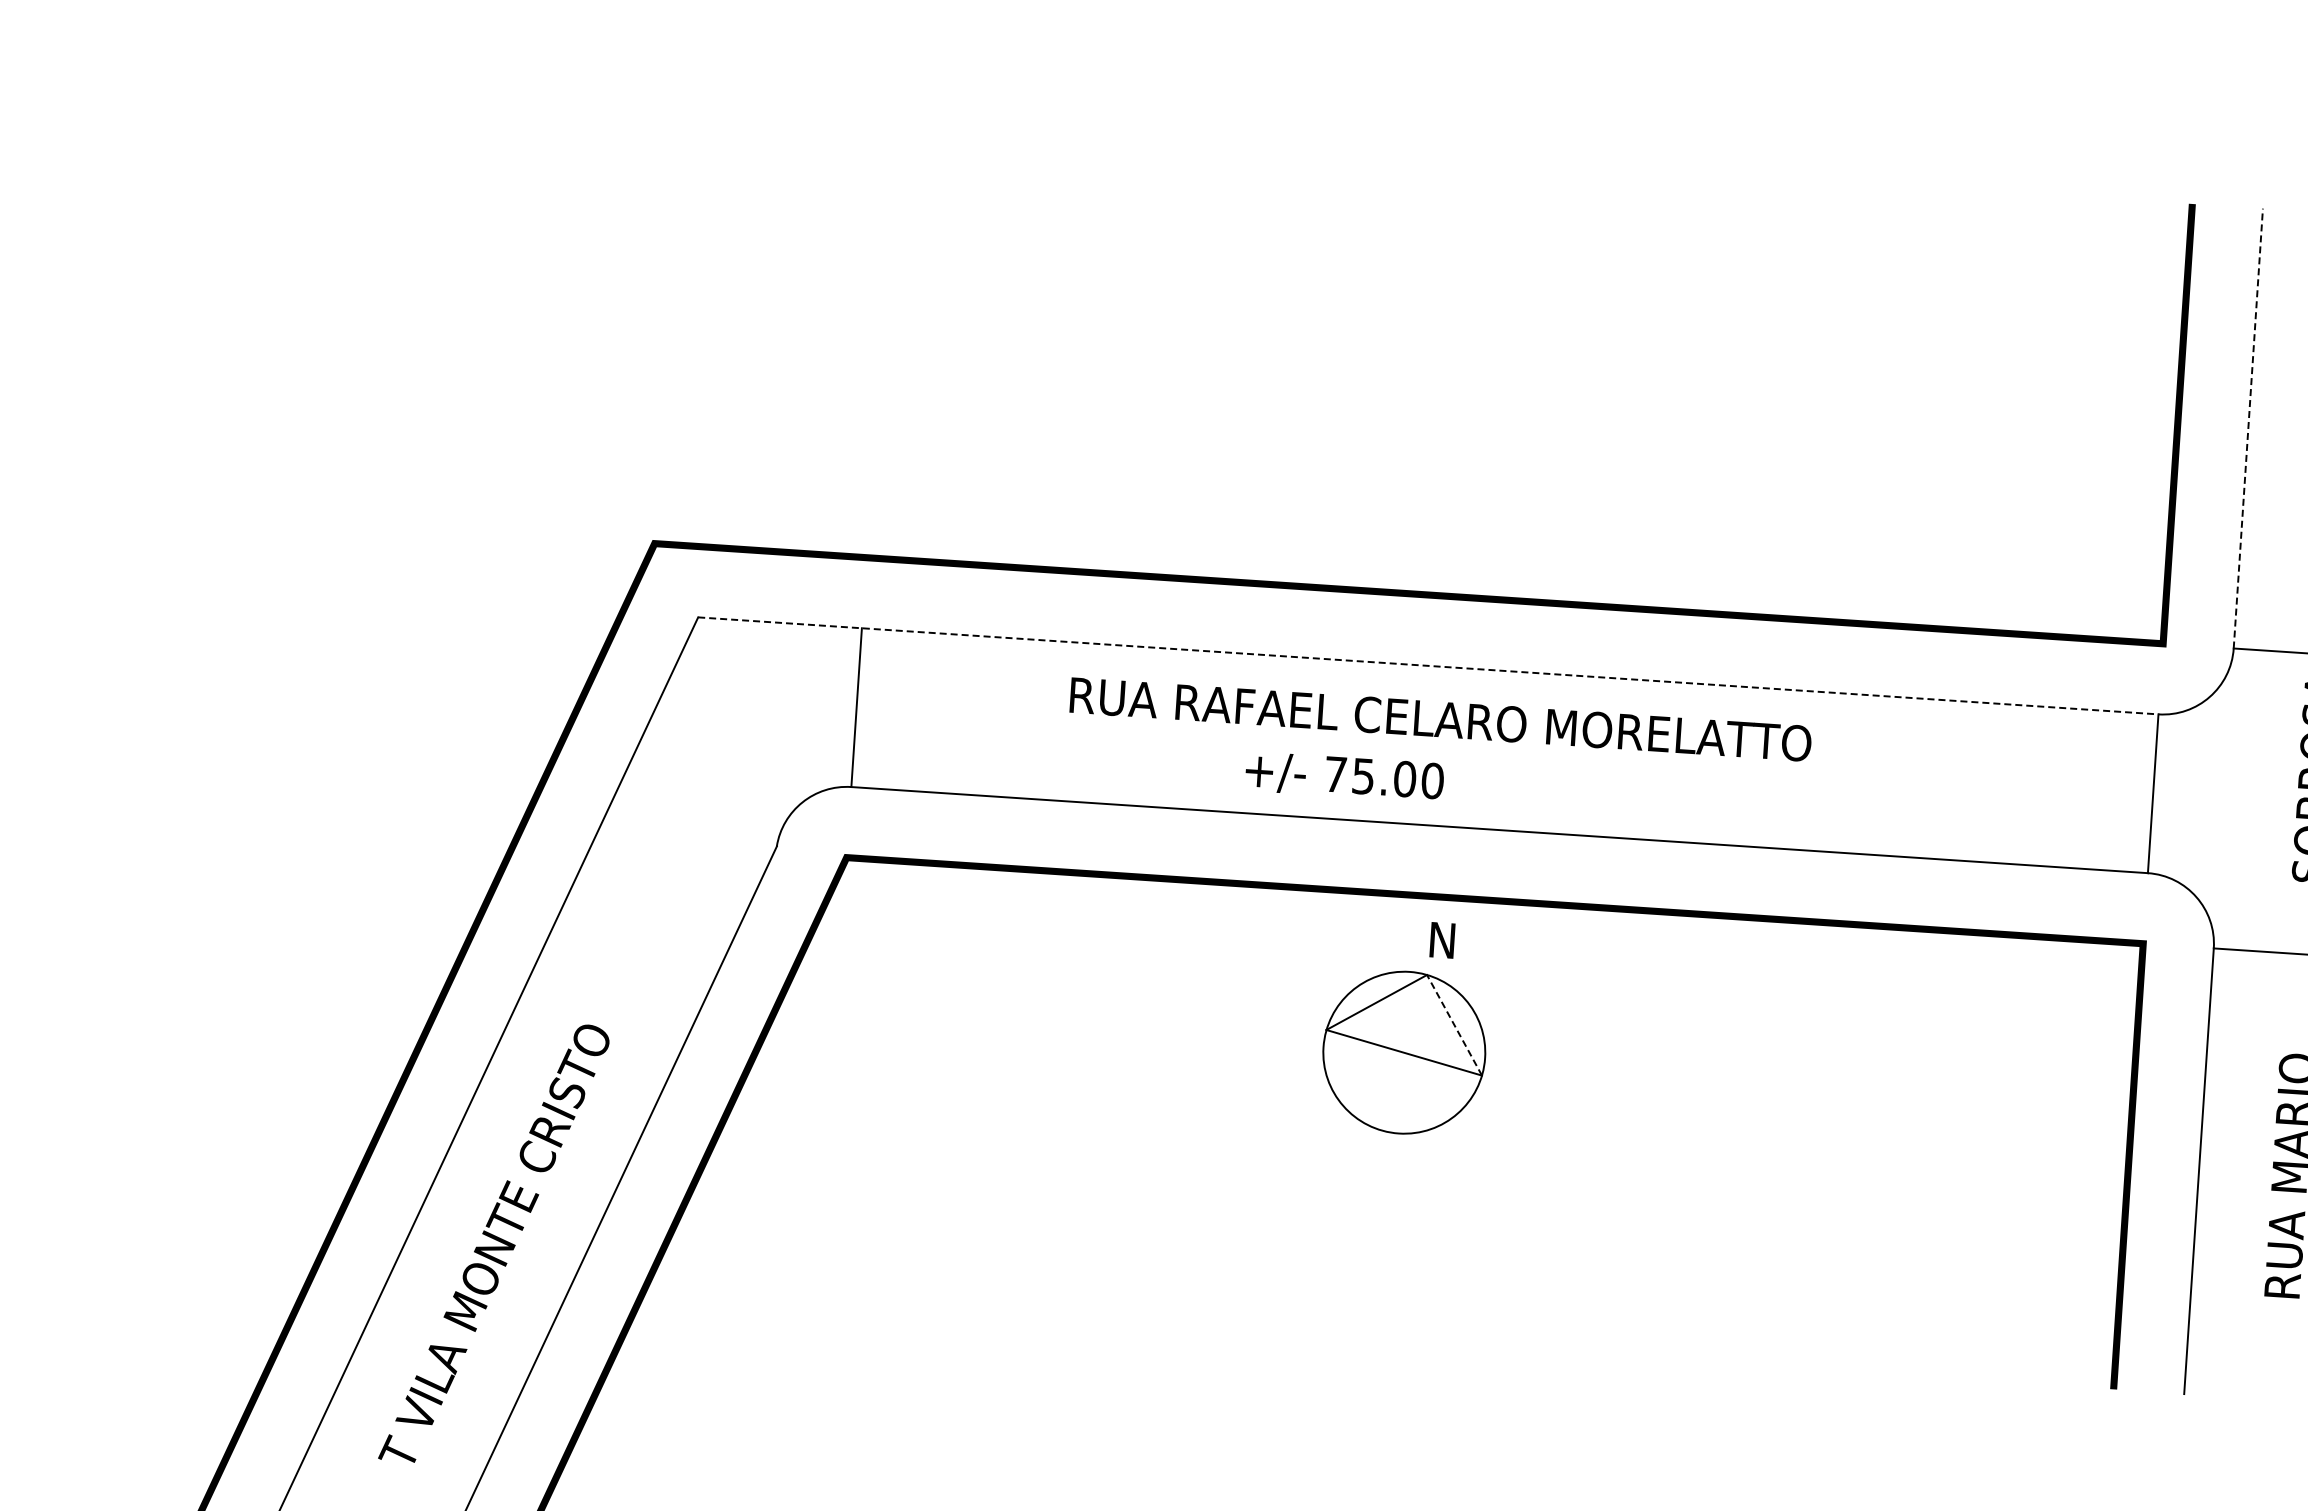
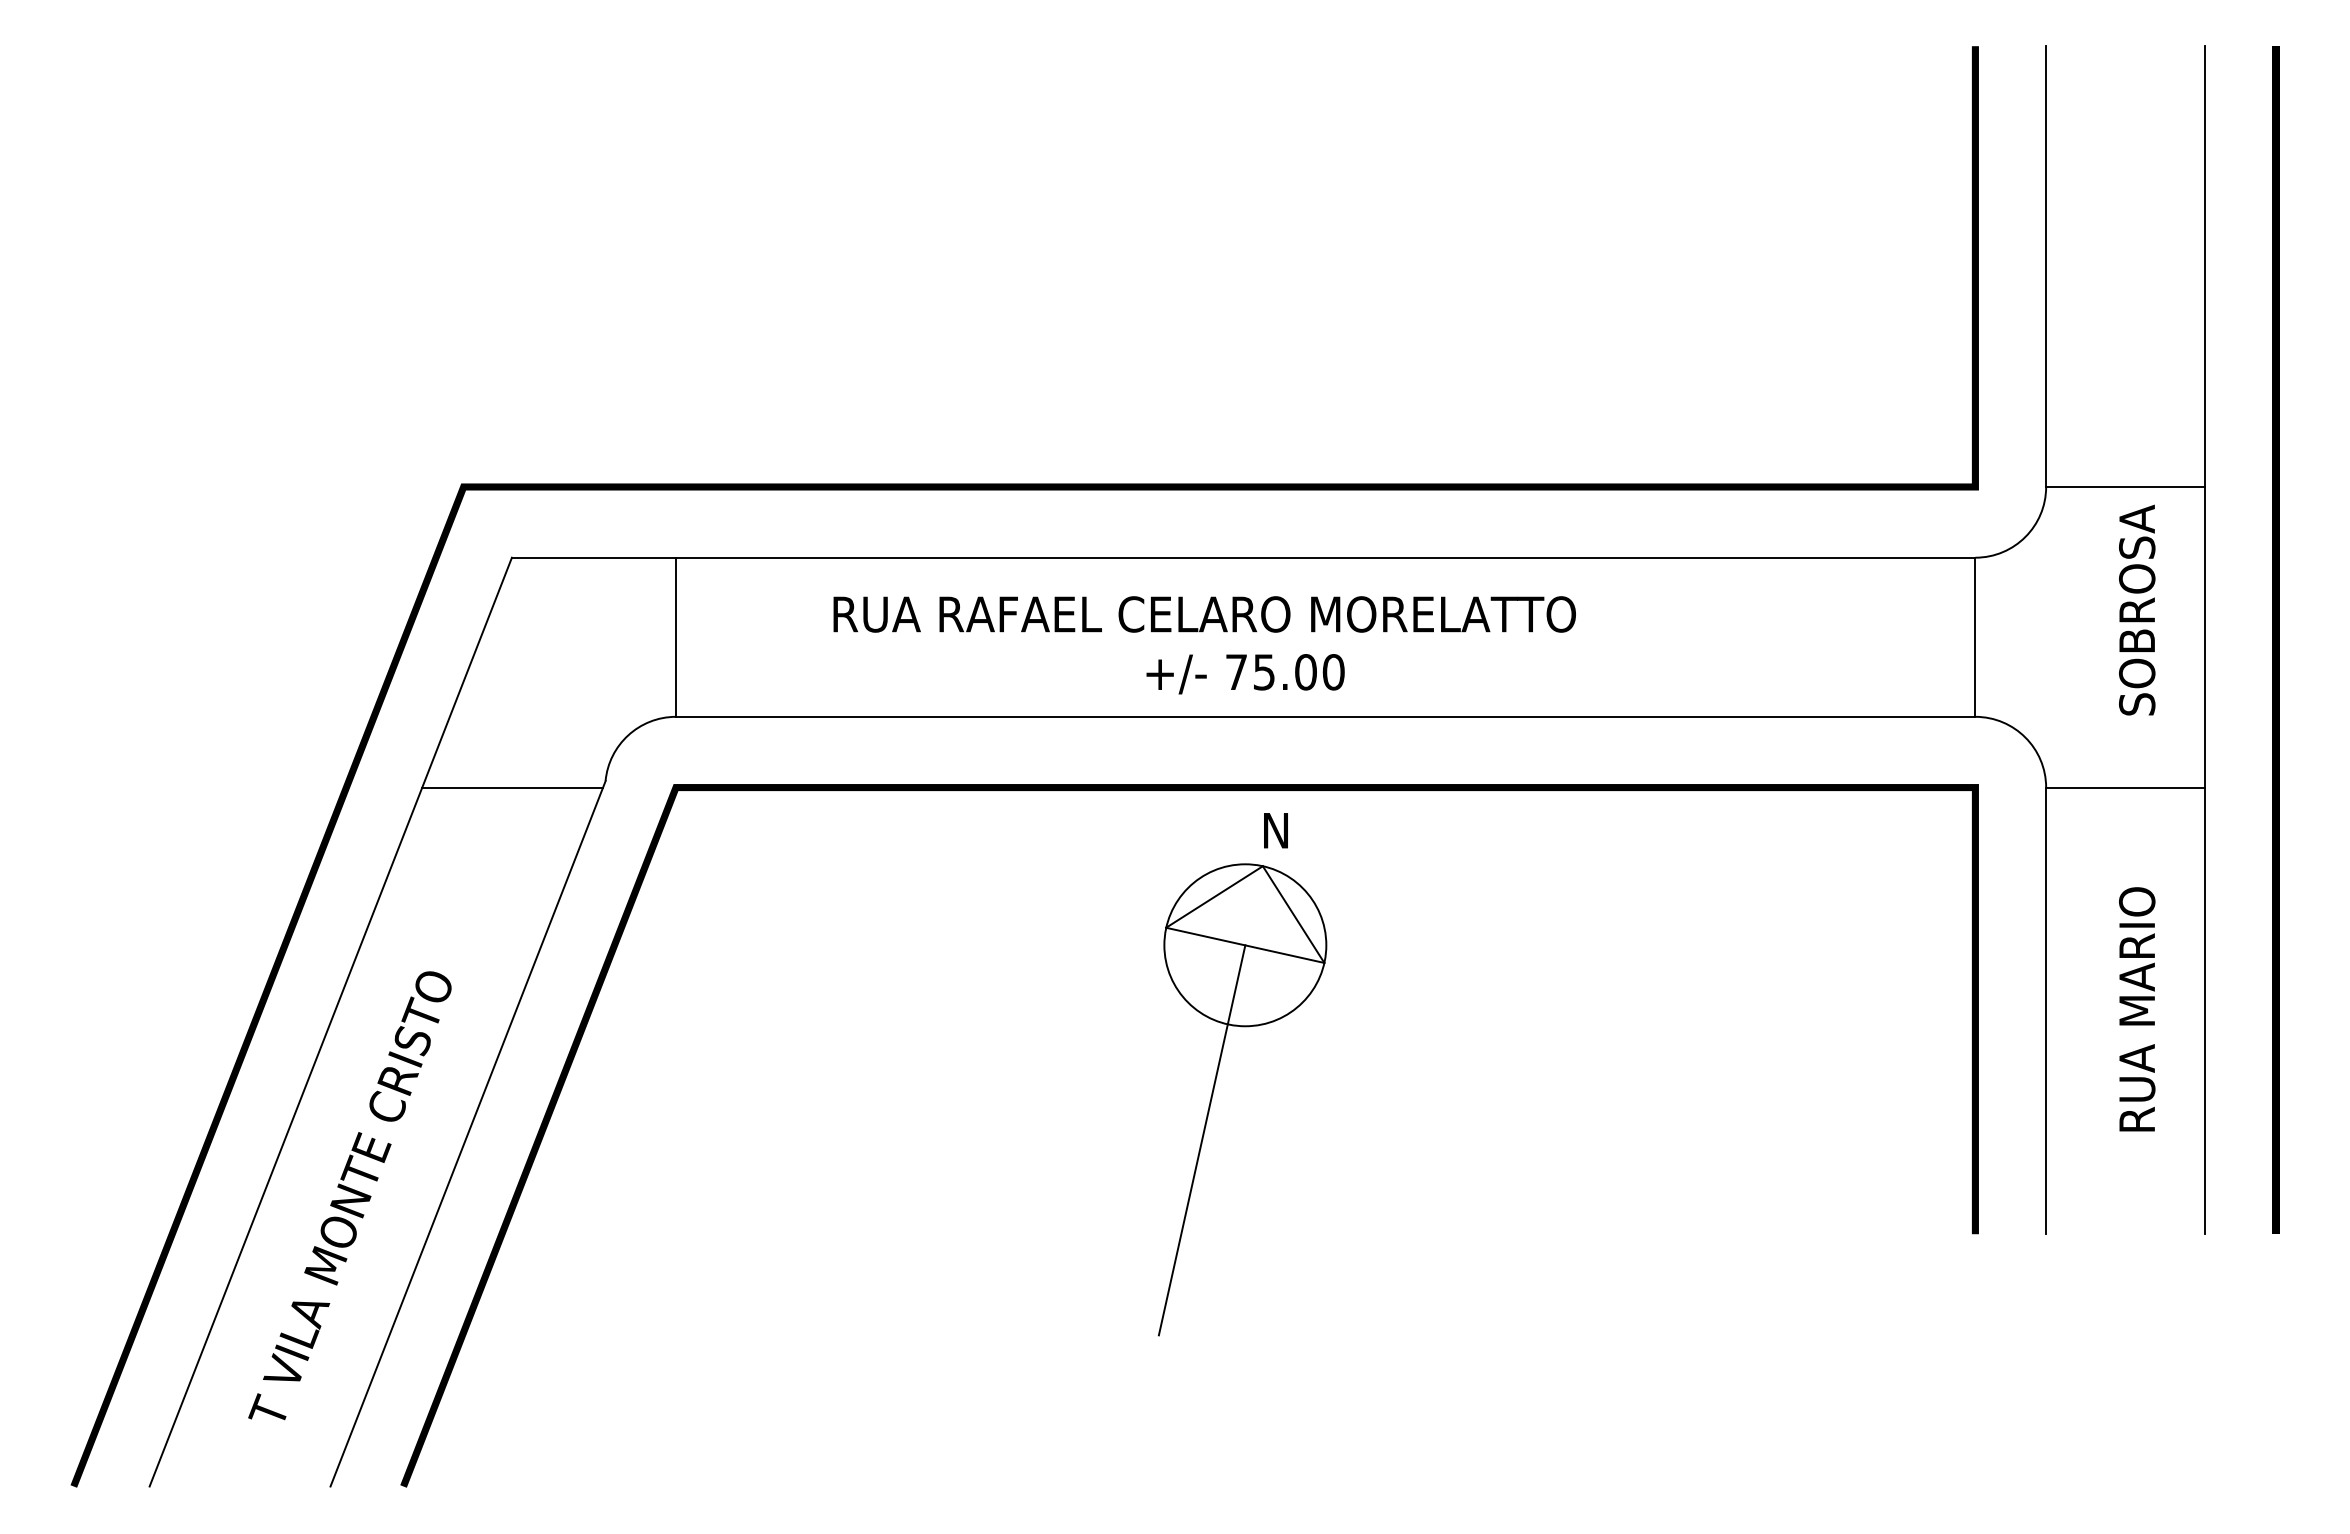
line: (2248, 428) -> (2046, 266), dashed -> solid
line: (1428, 665) -> (1243, 557), dashed -> solid
text: (1440, 719) -> (1204, 614), moved
text: (1344, 777) -> (1245, 674), moved
line: (683, 846) -> (512, 787), added
line: (1454, 1025) -> (1293, 914), dashed -> solid
line: (1347, 1244) -> (1201, 1140), added

